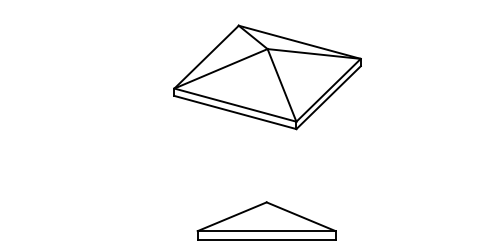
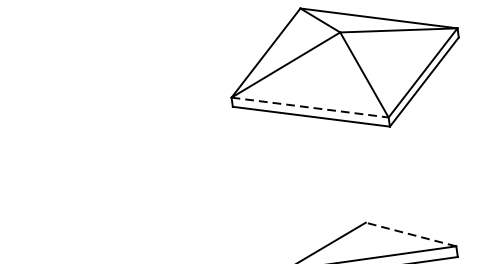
line: (235, 105) -> (310, 108), solid -> dashed
line: (300, 216) -> (410, 234), solid -> dashed

